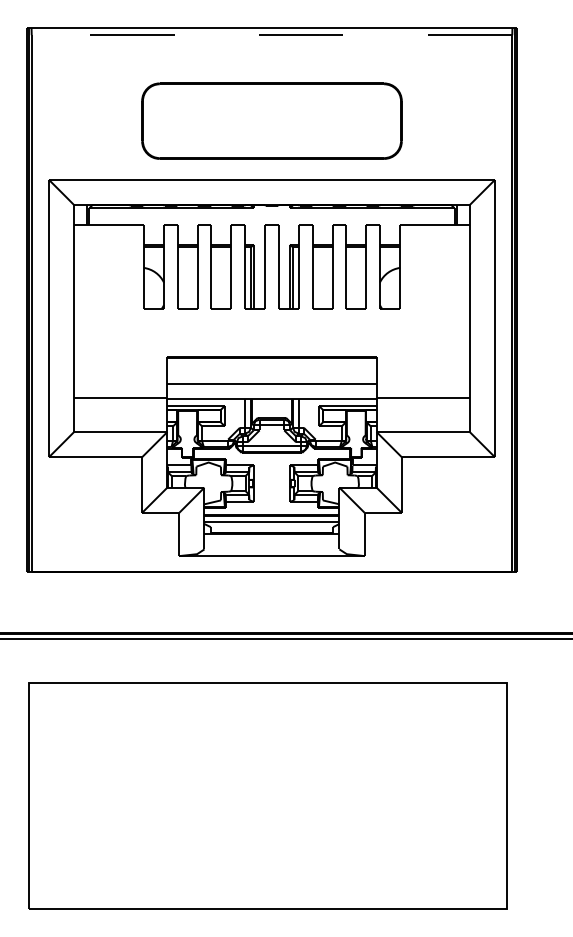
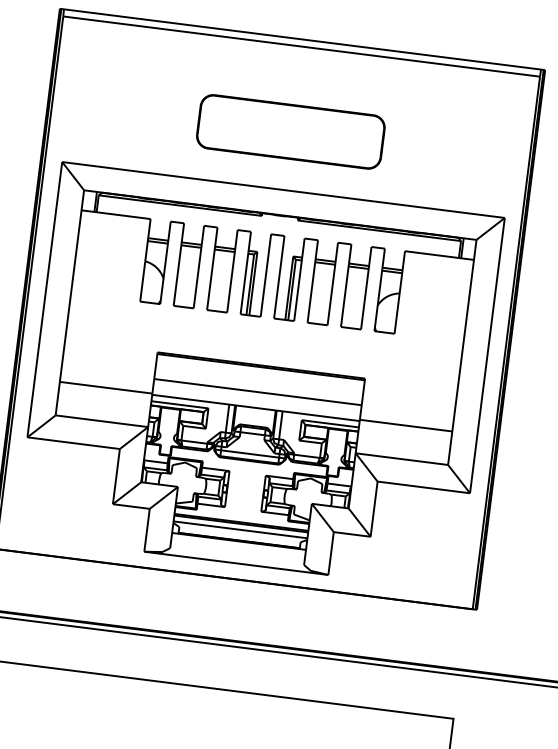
line: (271, 35) -> (301, 46), dashed -> solid
part: (271, 121) -> (290, 132), size x0.71

